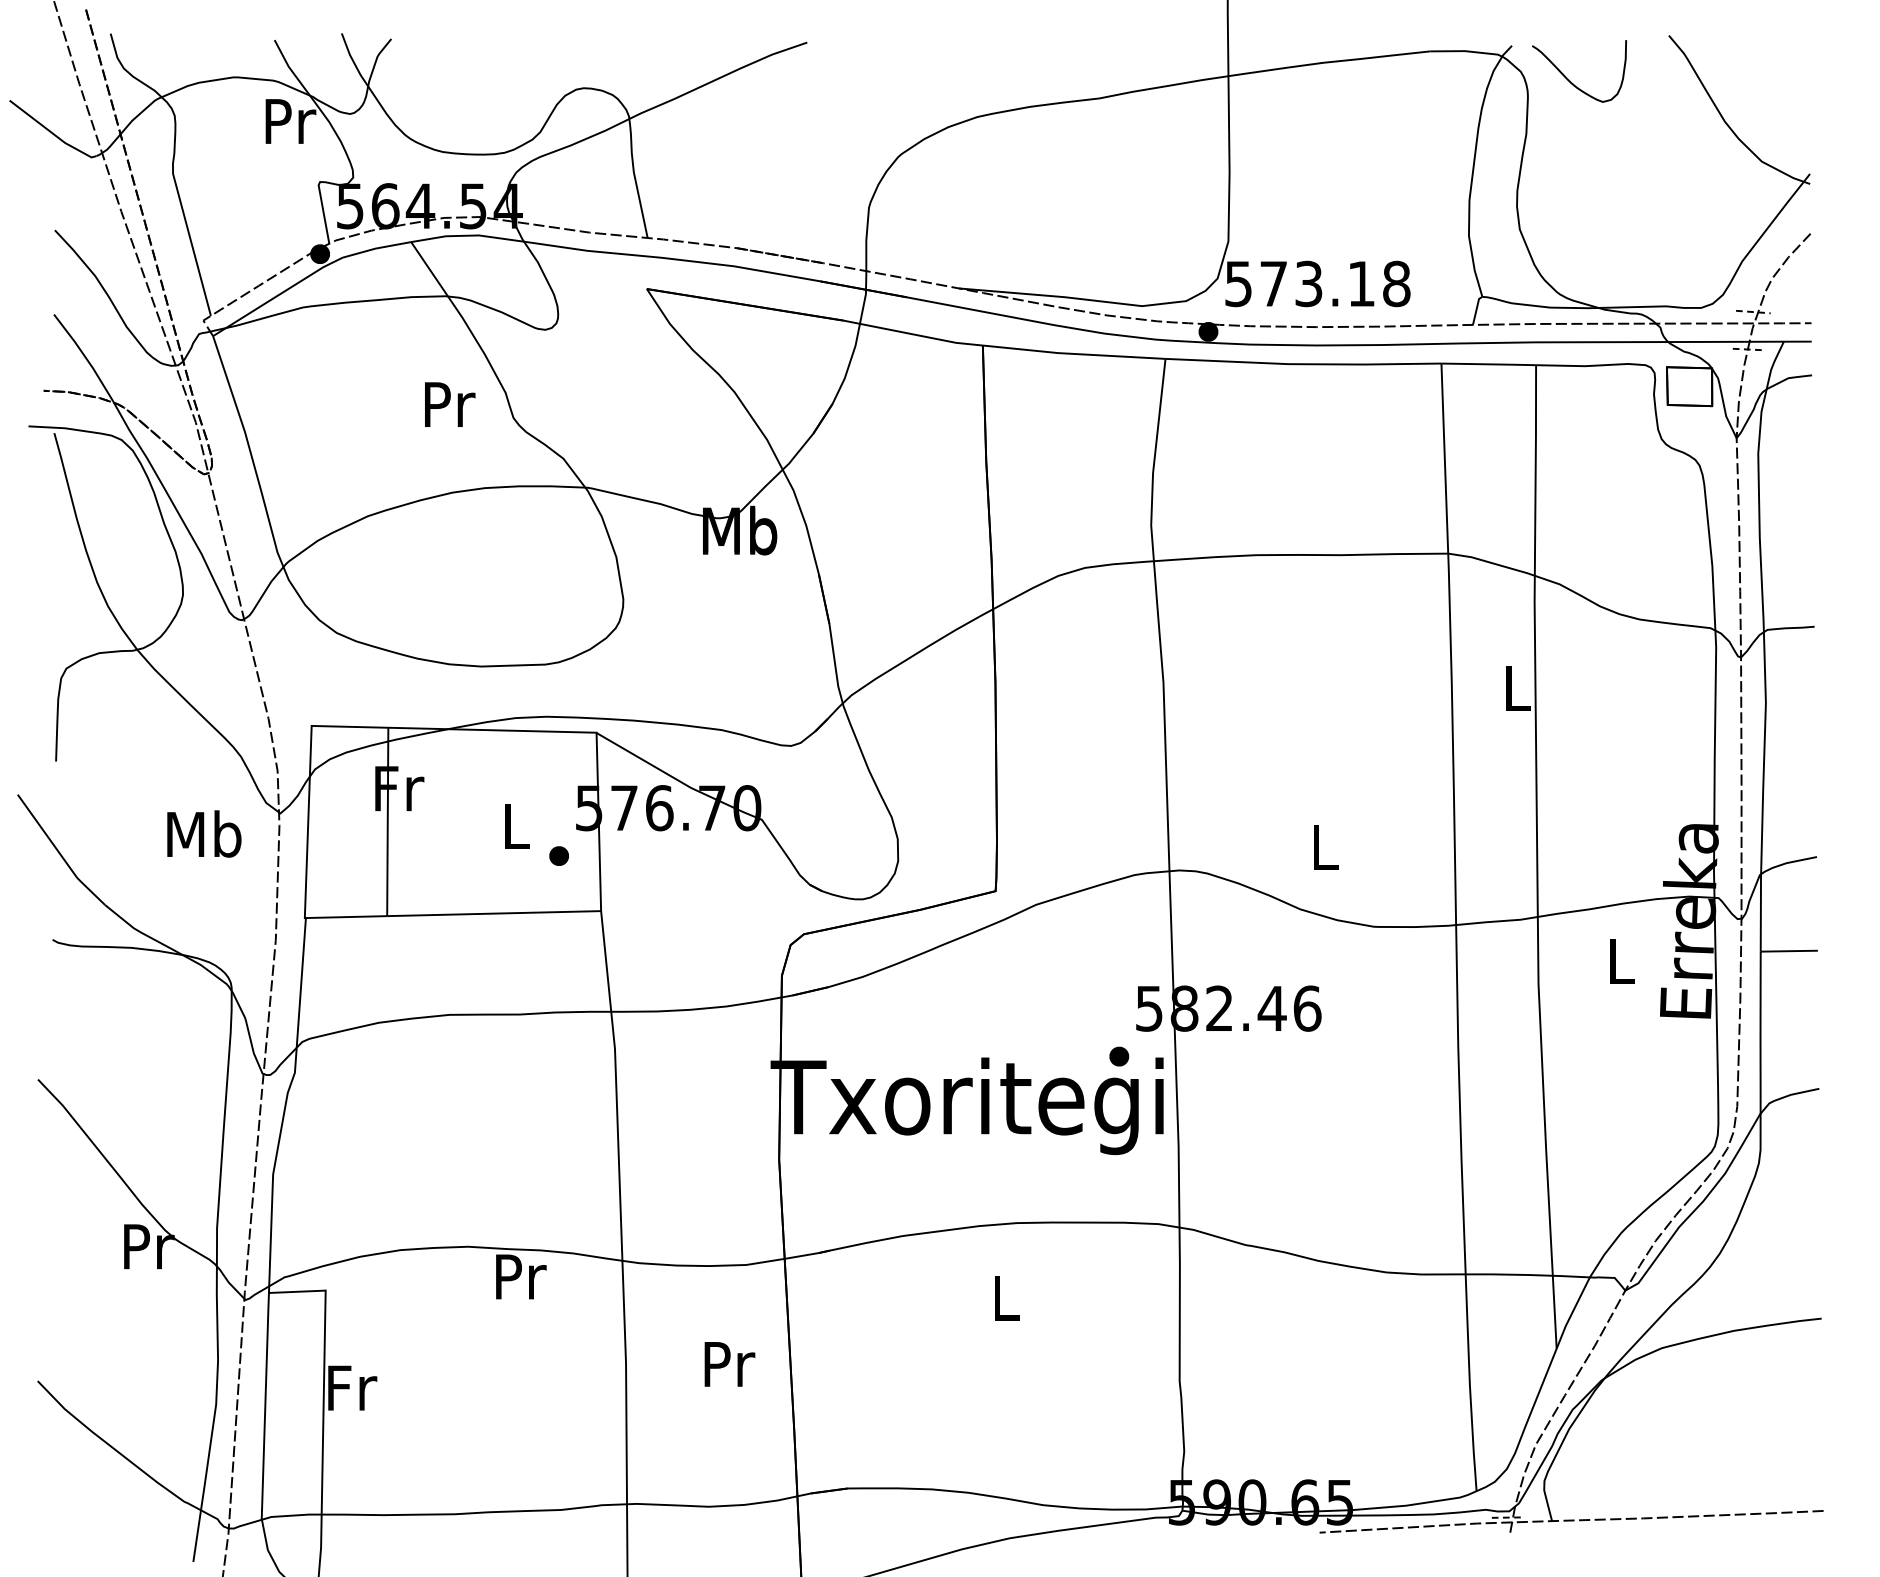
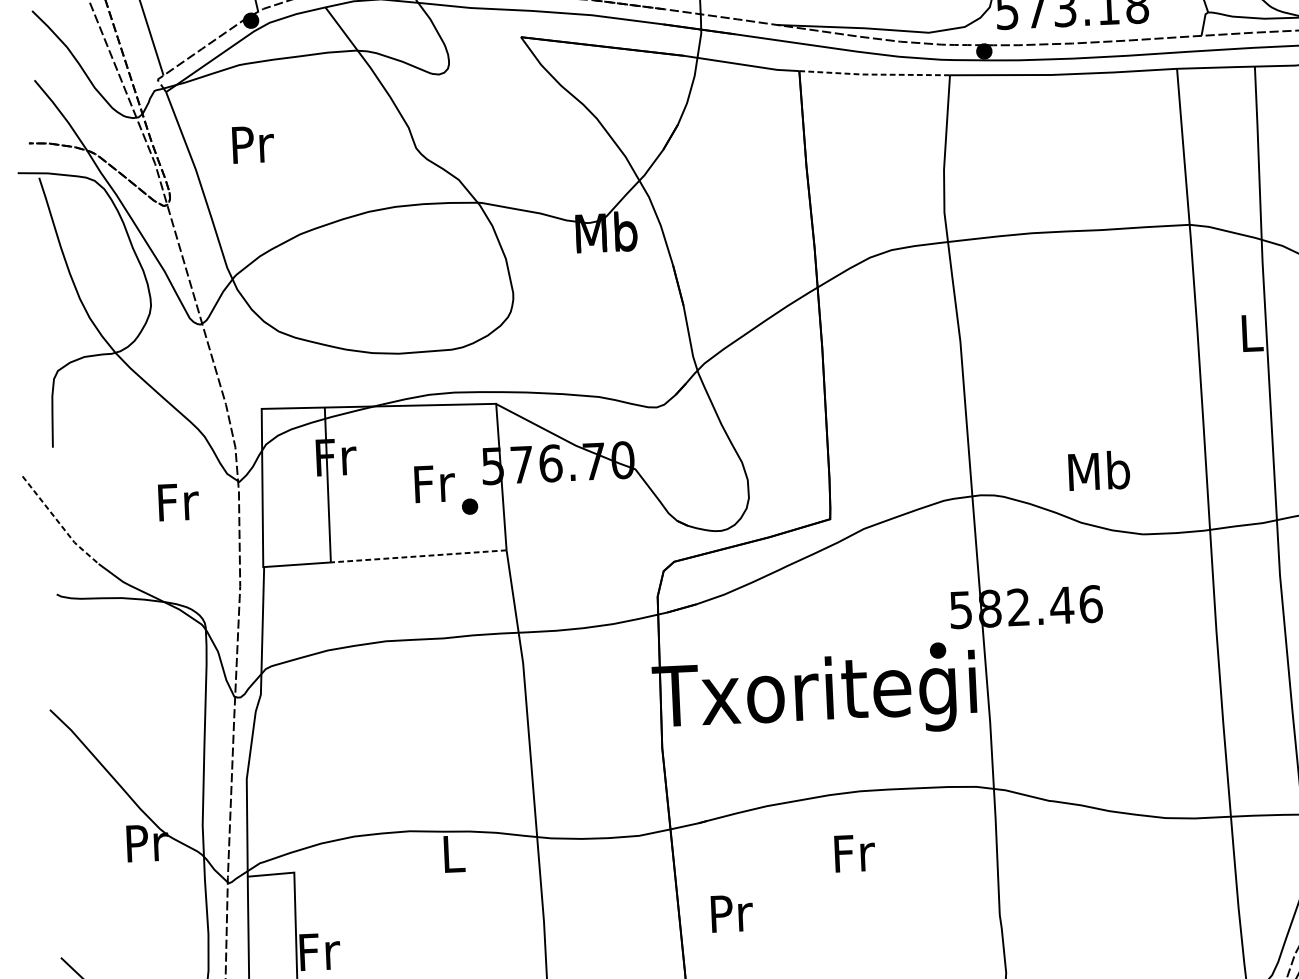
line: (1074, 353) -> (874, 74), solid -> dashed
text: (450, 404) -> (253, 144), moved
text: (517, 826) -> (434, 483), L -> Fr
text: (204, 833) -> (177, 501), Mb -> Fr
text: (1324, 847) -> (1098, 471), L -> Mb
line: (59, 853) -> (59, 523), solid -> dashed
line: (494, 913) -> (419, 556), solid -> dashed
text: (521, 1276) -> (454, 853), Pr -> L
text: (1006, 1297) -> (854, 852), L -> Fr
text: (729, 1364) -> (731, 913), moved

